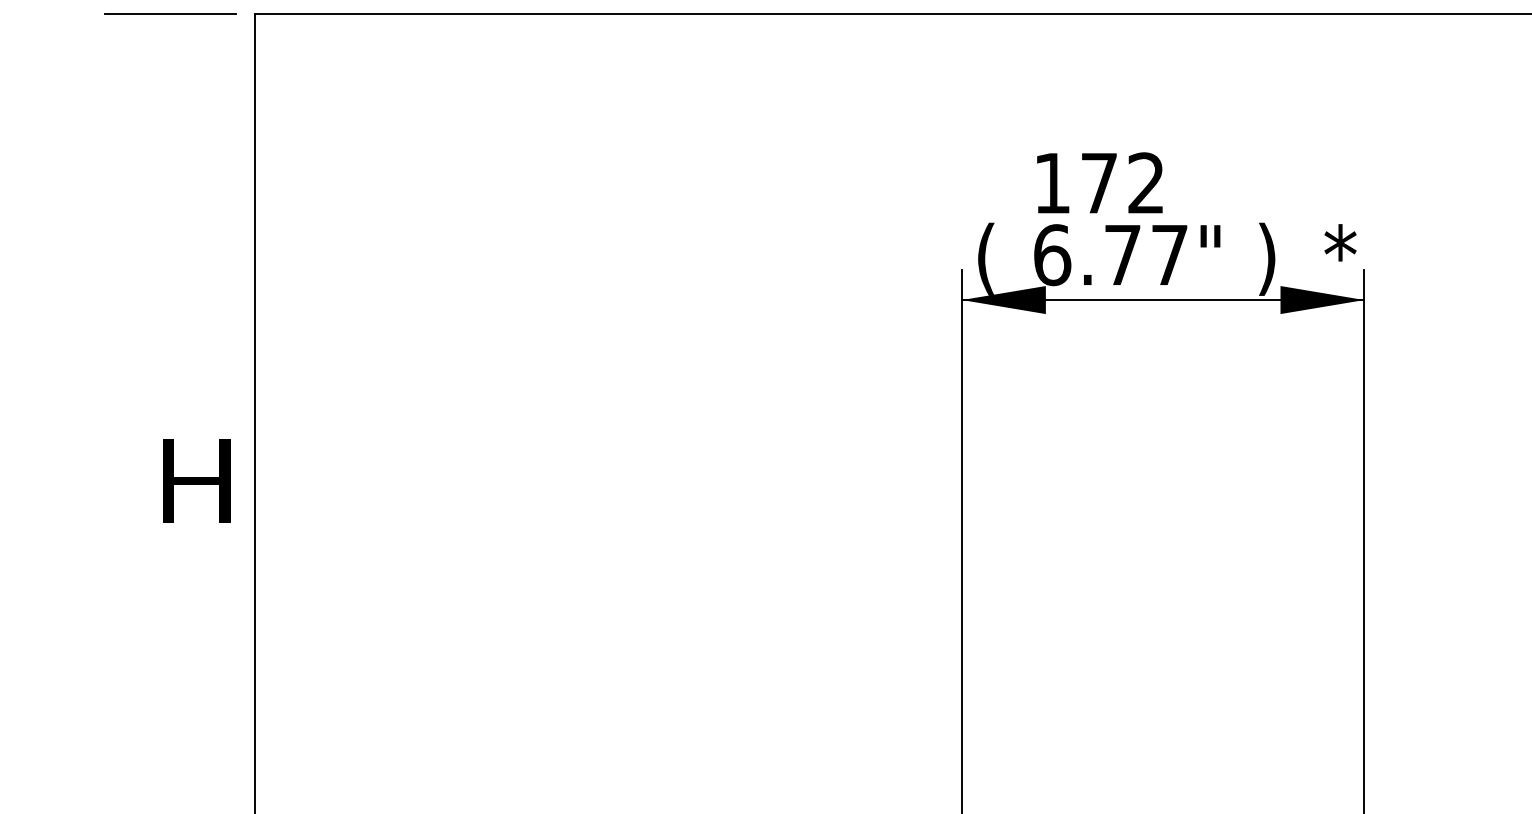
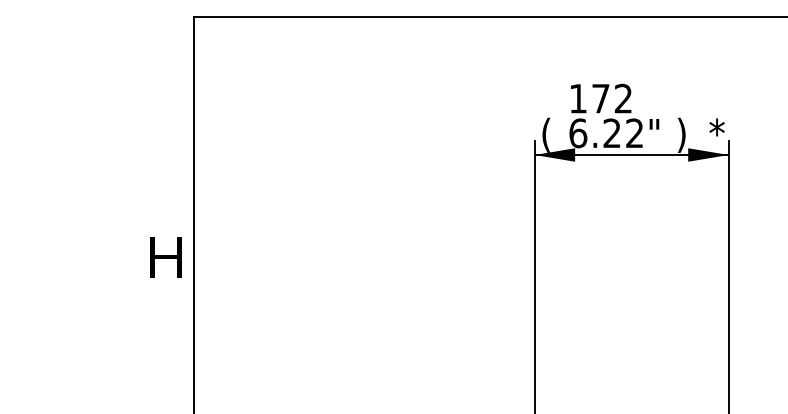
line: (170, 12) -> (153, 16), removed
text: (1146, 253) -> (623, 132), 6.77" -> 6.22"
text: (195, 481) -> (165, 257), moved

